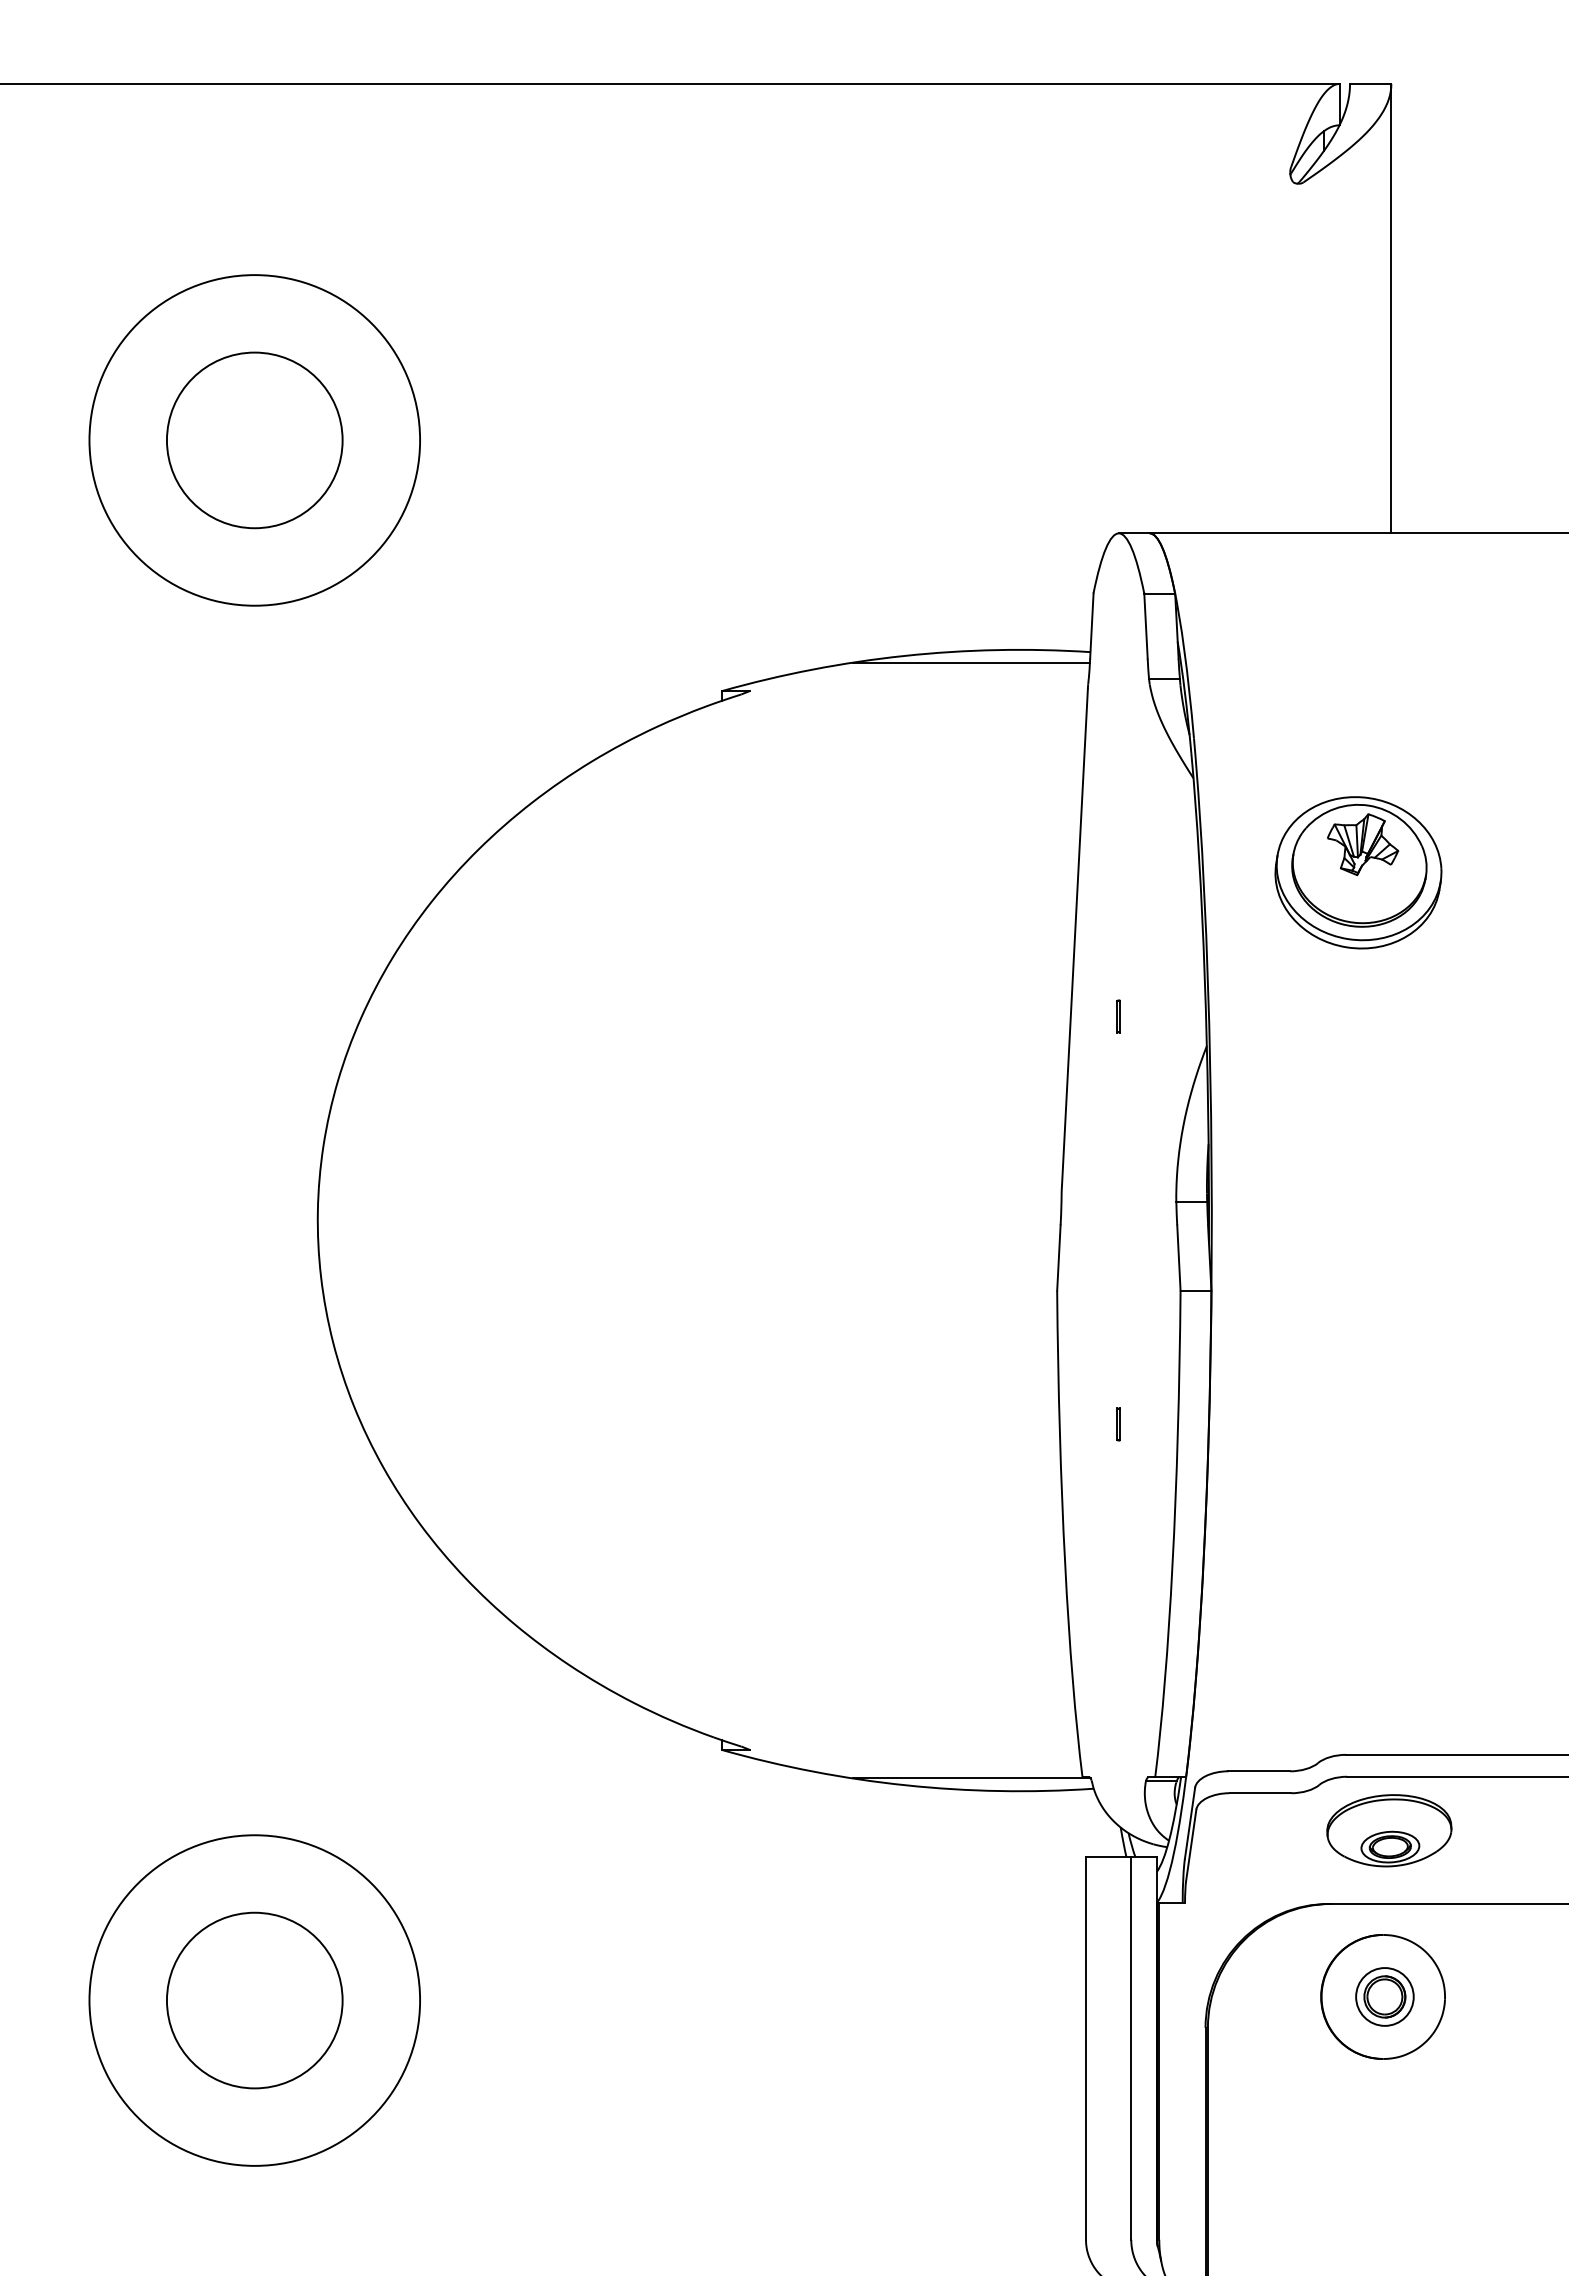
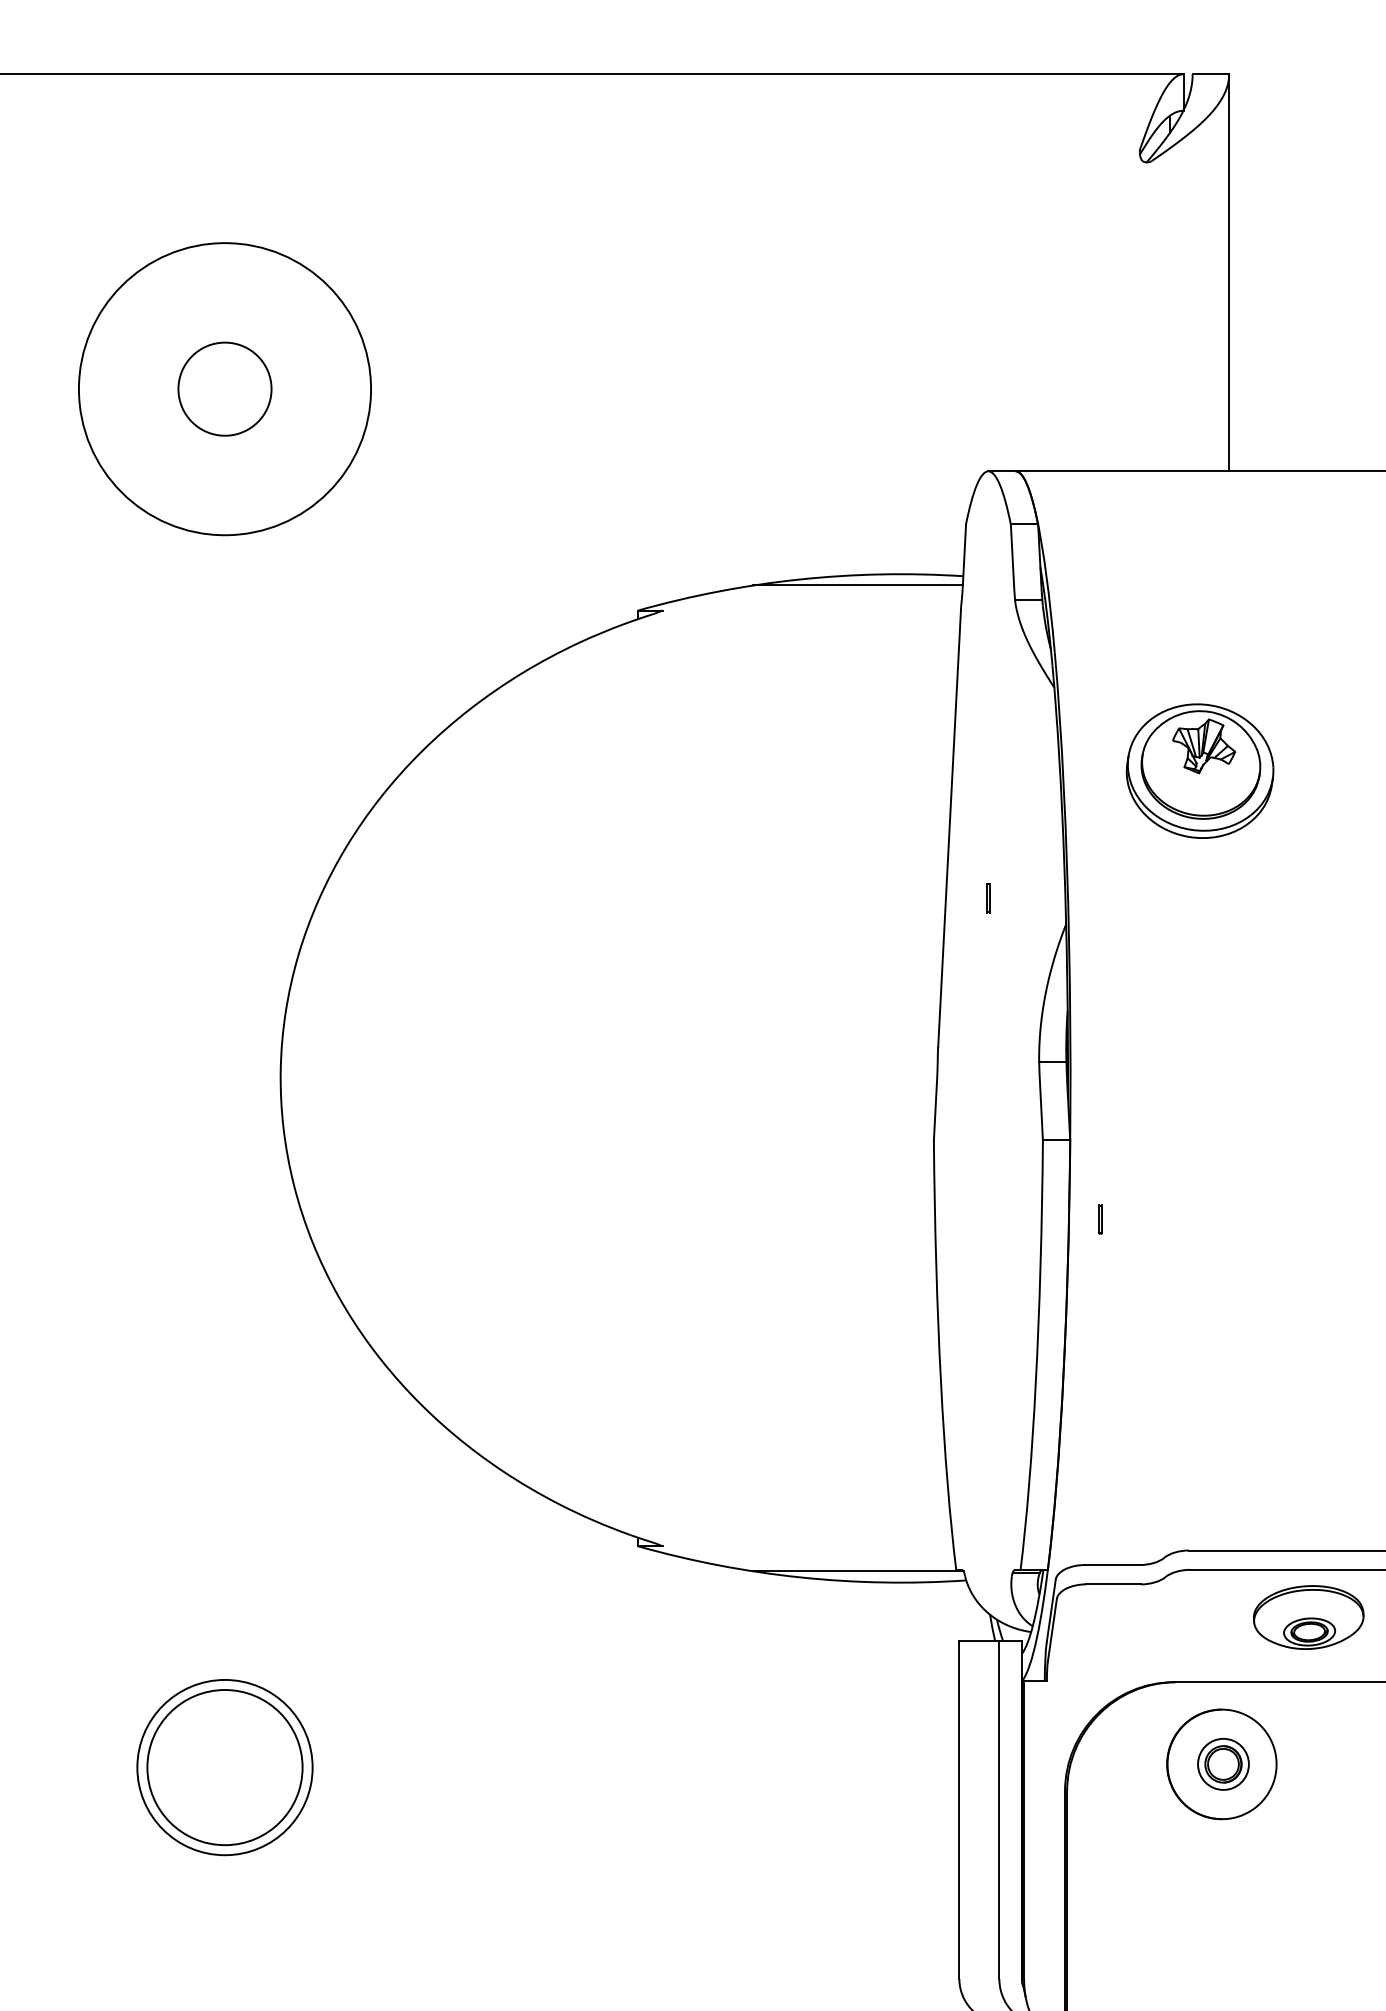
circle: (254, 440) -> (224, 389), size x0.6
line: (1117, 1424) -> (1099, 1219), moved
part: (1389, 1830) -> (1308, 1617), moved
circle: (254, 2000) -> (224, 1767), size x0.6

